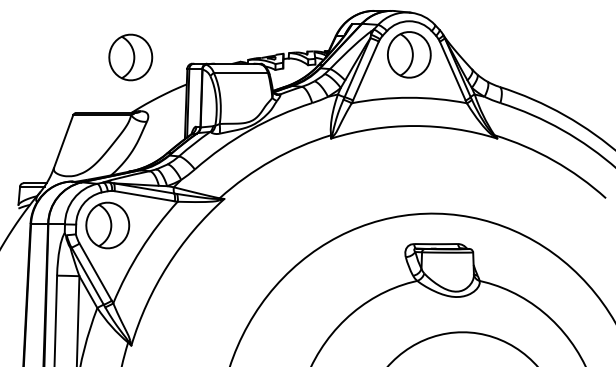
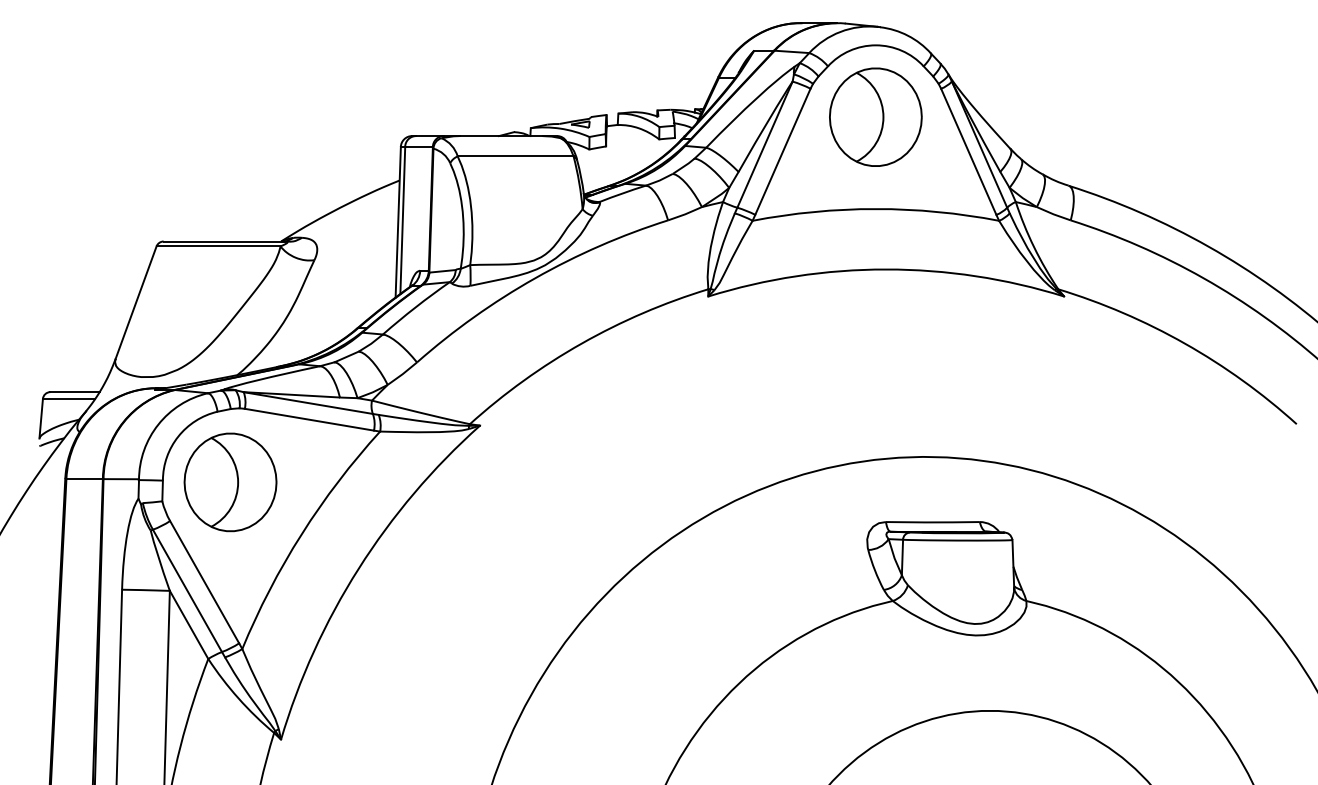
part: (130, 57) -> (279, 122), removed

